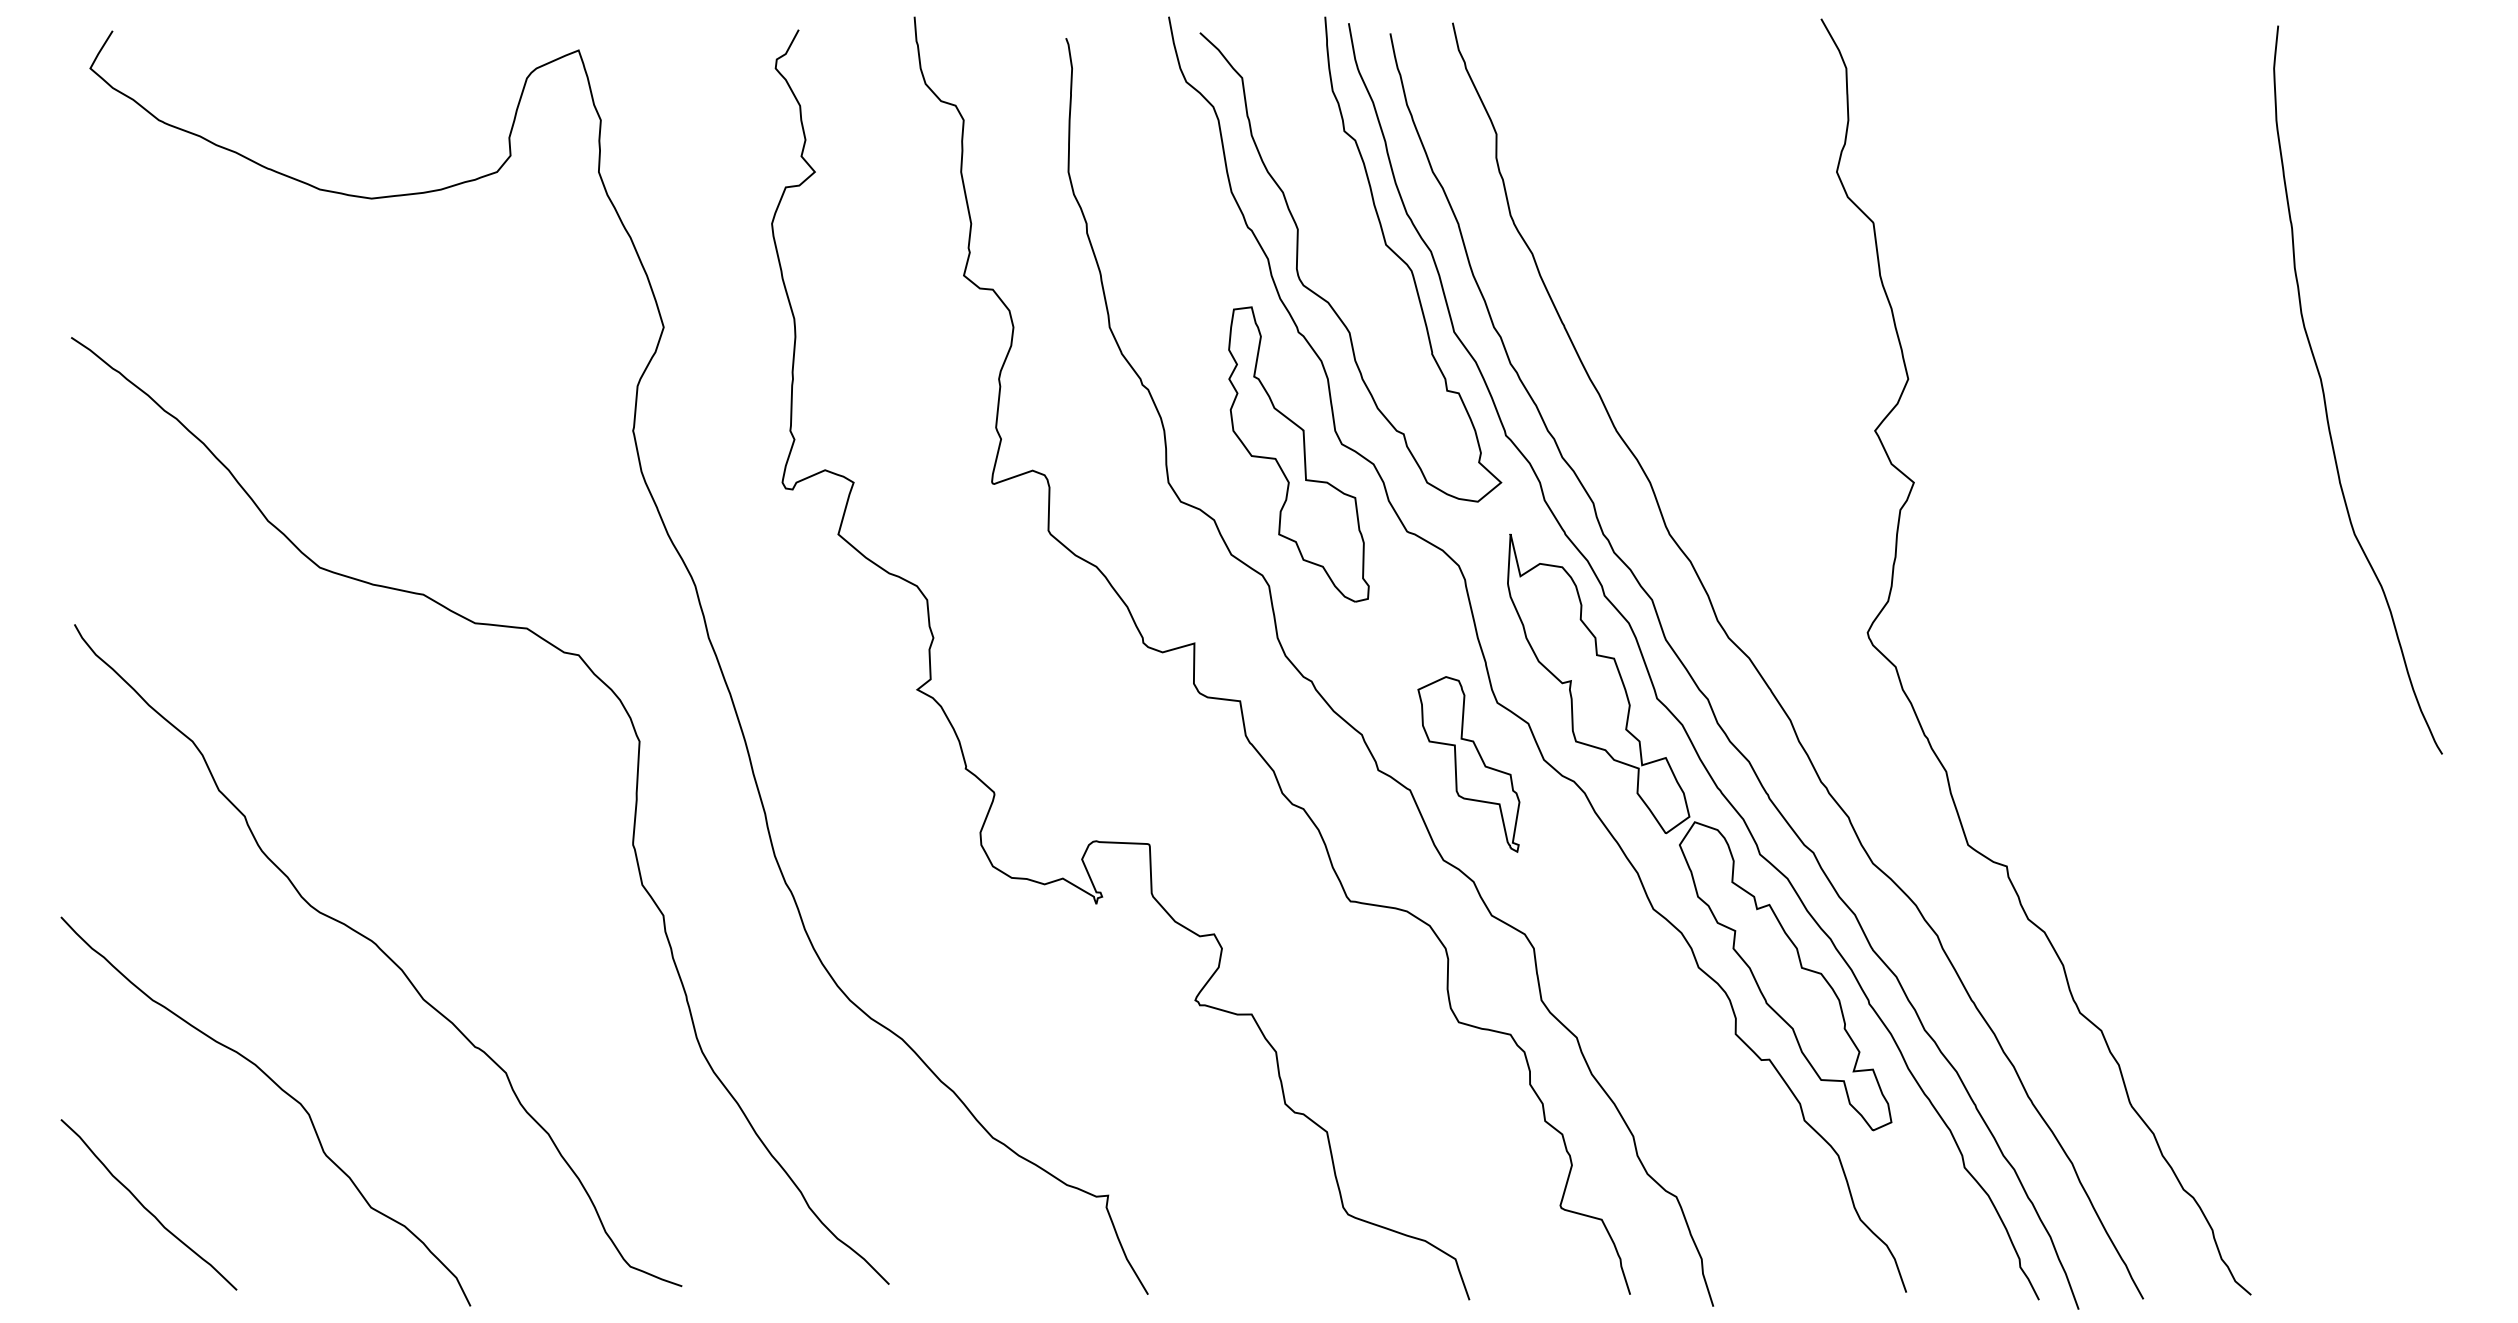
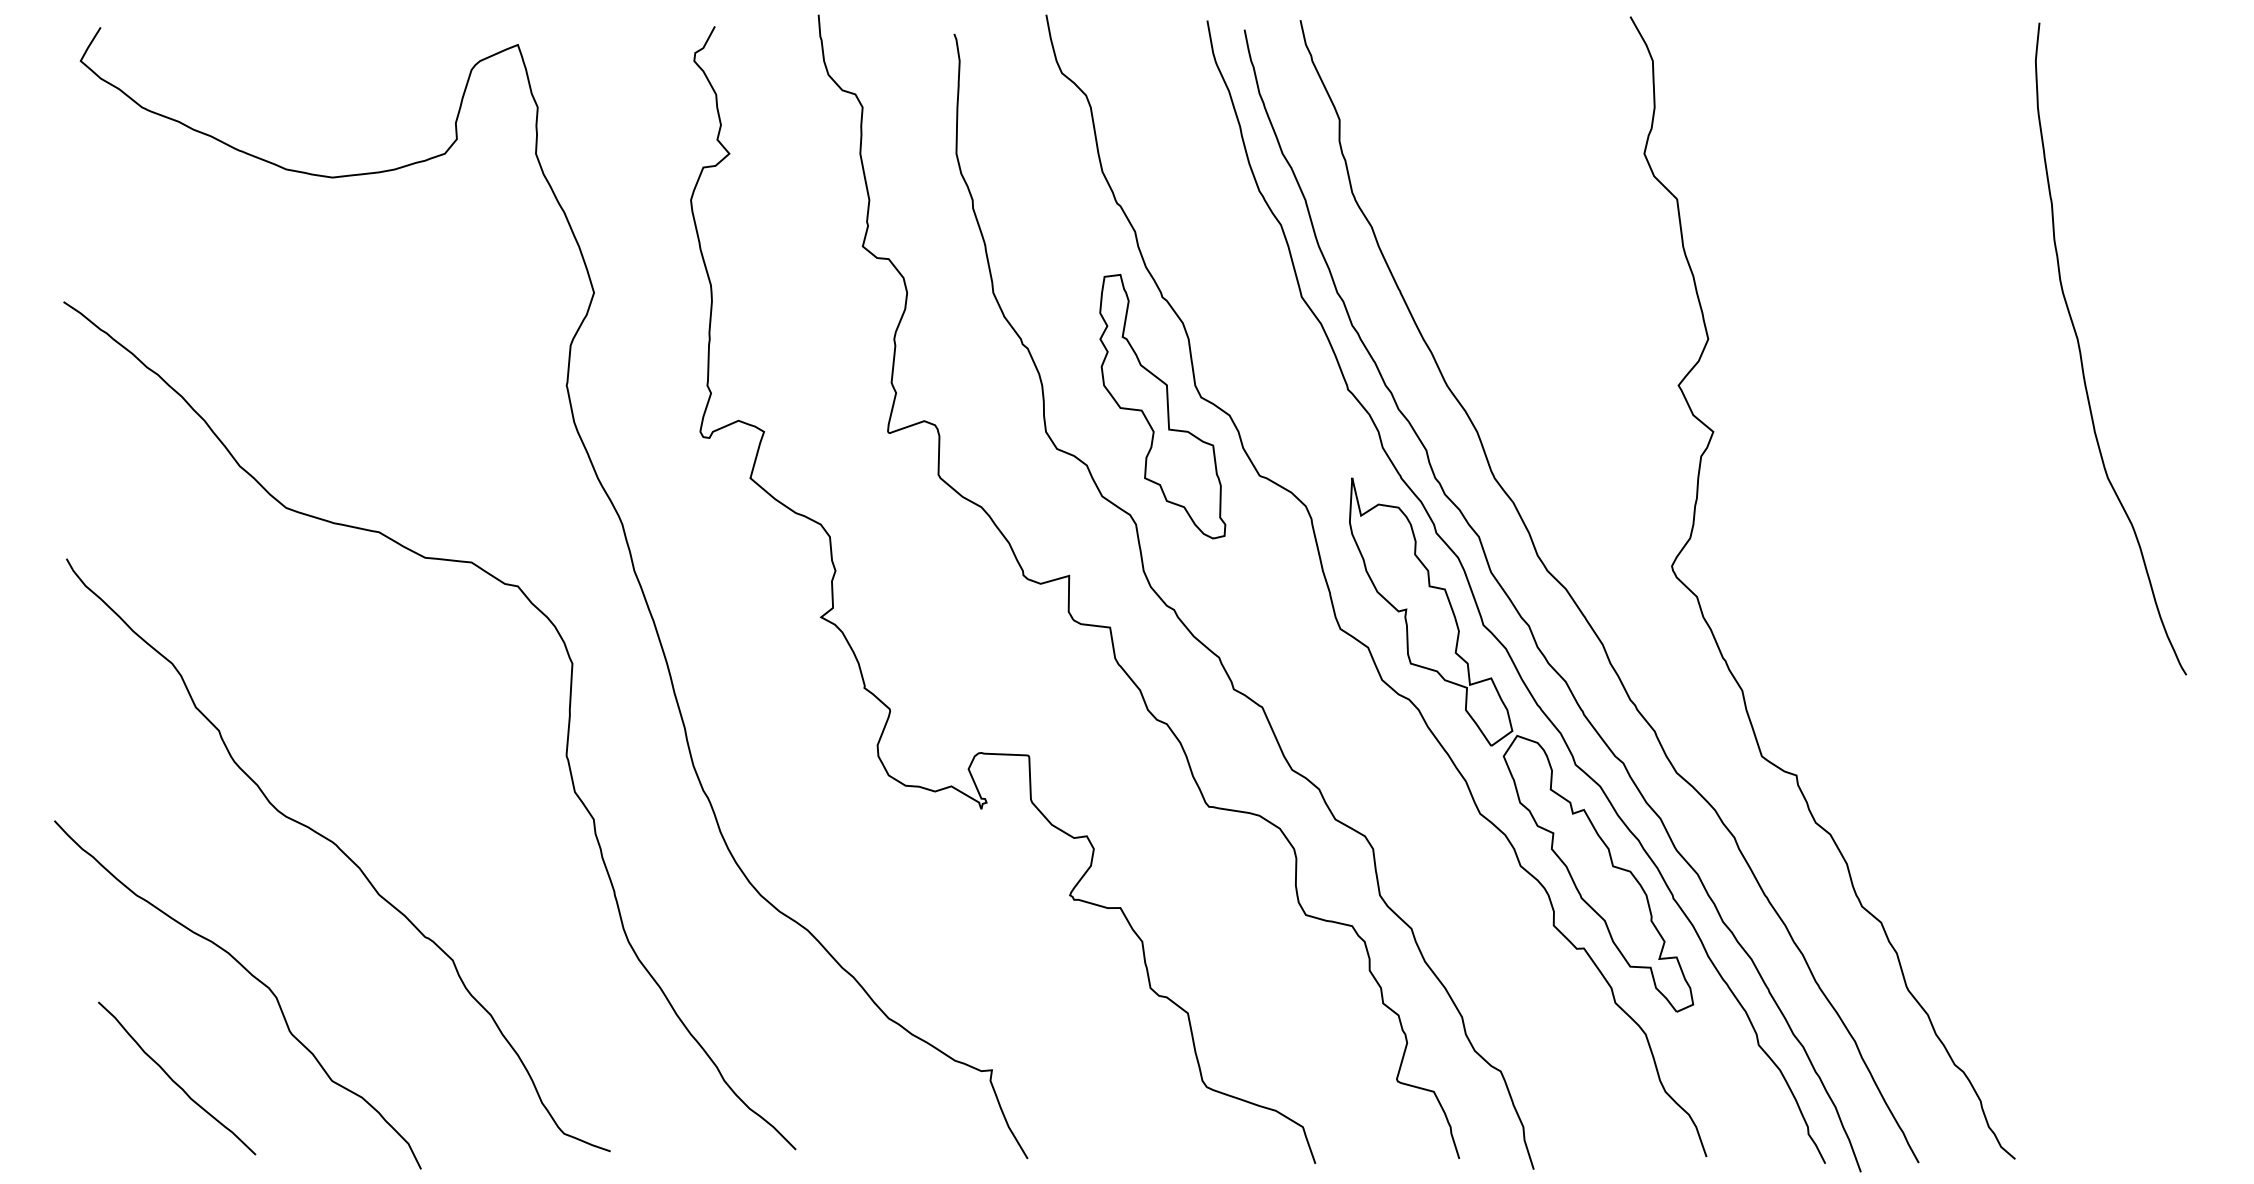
curve: (1384, 243) -> (1239, 217), removed
part: (1468, 764) -> (1314, 684), removed
curve: (147, 1208) -> (175, 1081), moved

